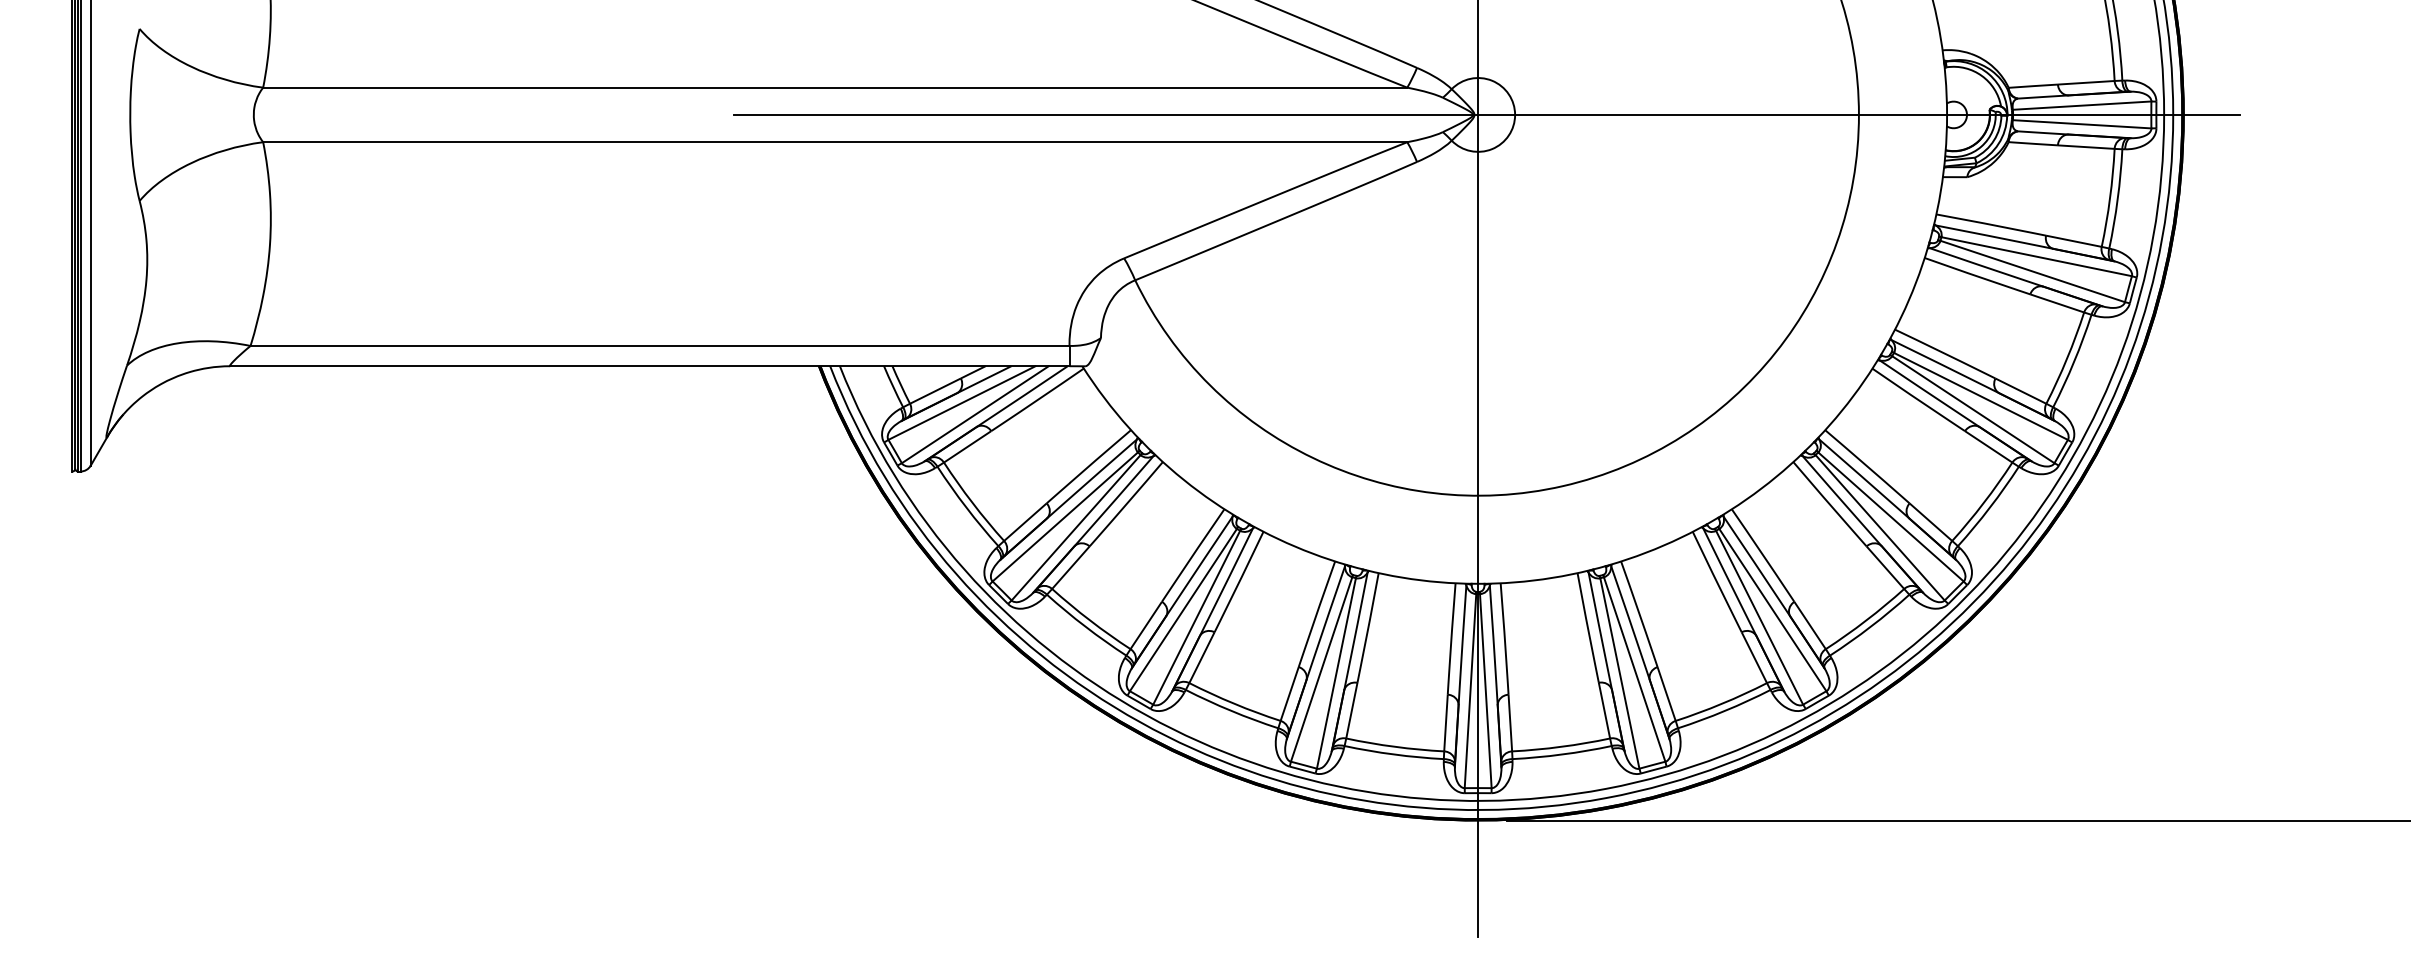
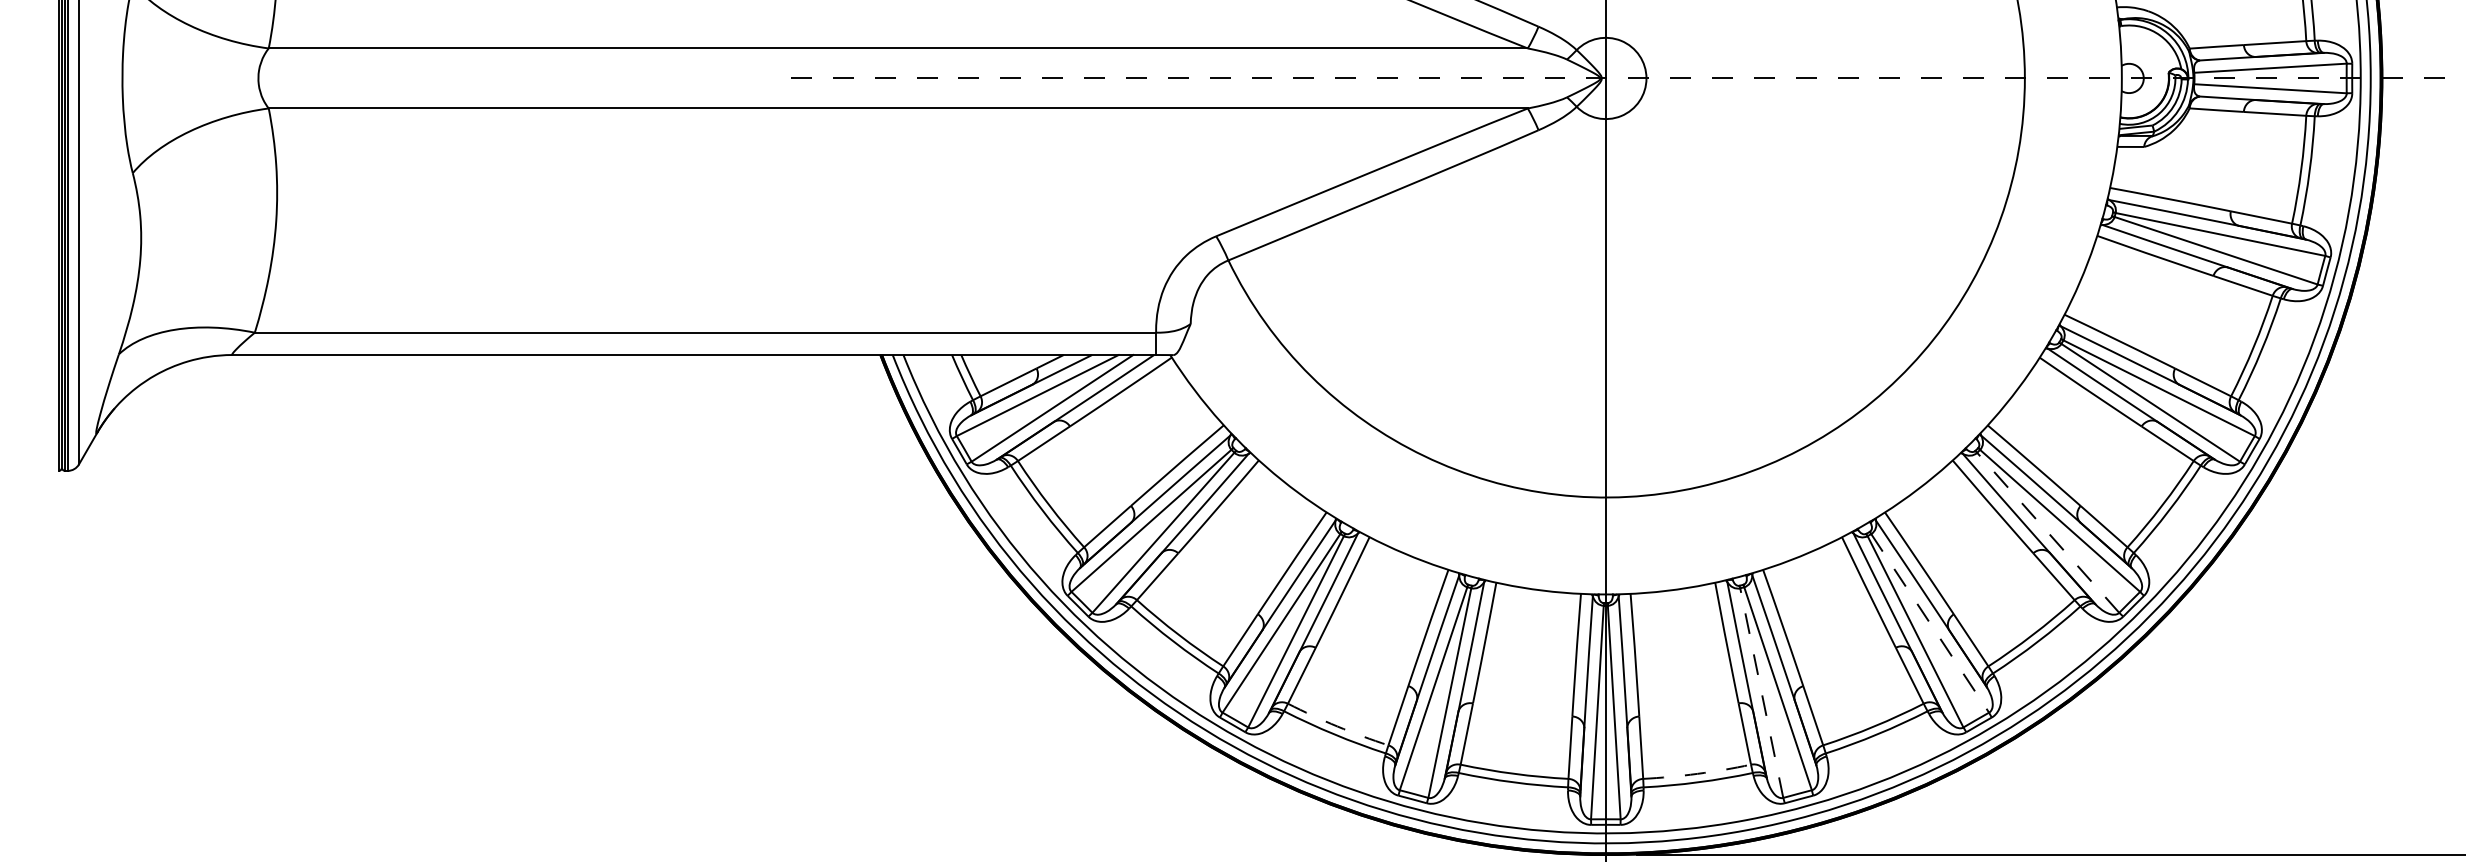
line: (1486, 114) -> (1615, 77), solid -> dashed
line: (1879, 527) -> (2047, 532), solid -> dashed
line: (1773, 610) -> (1930, 623), solid -> dashed
line: (1619, 672) -> (1761, 692), solid -> dashed
arc: (1234, 703) -> (1337, 726), solid -> dashed
arc: (1561, 746) -> (1697, 773), solid -> dashed

